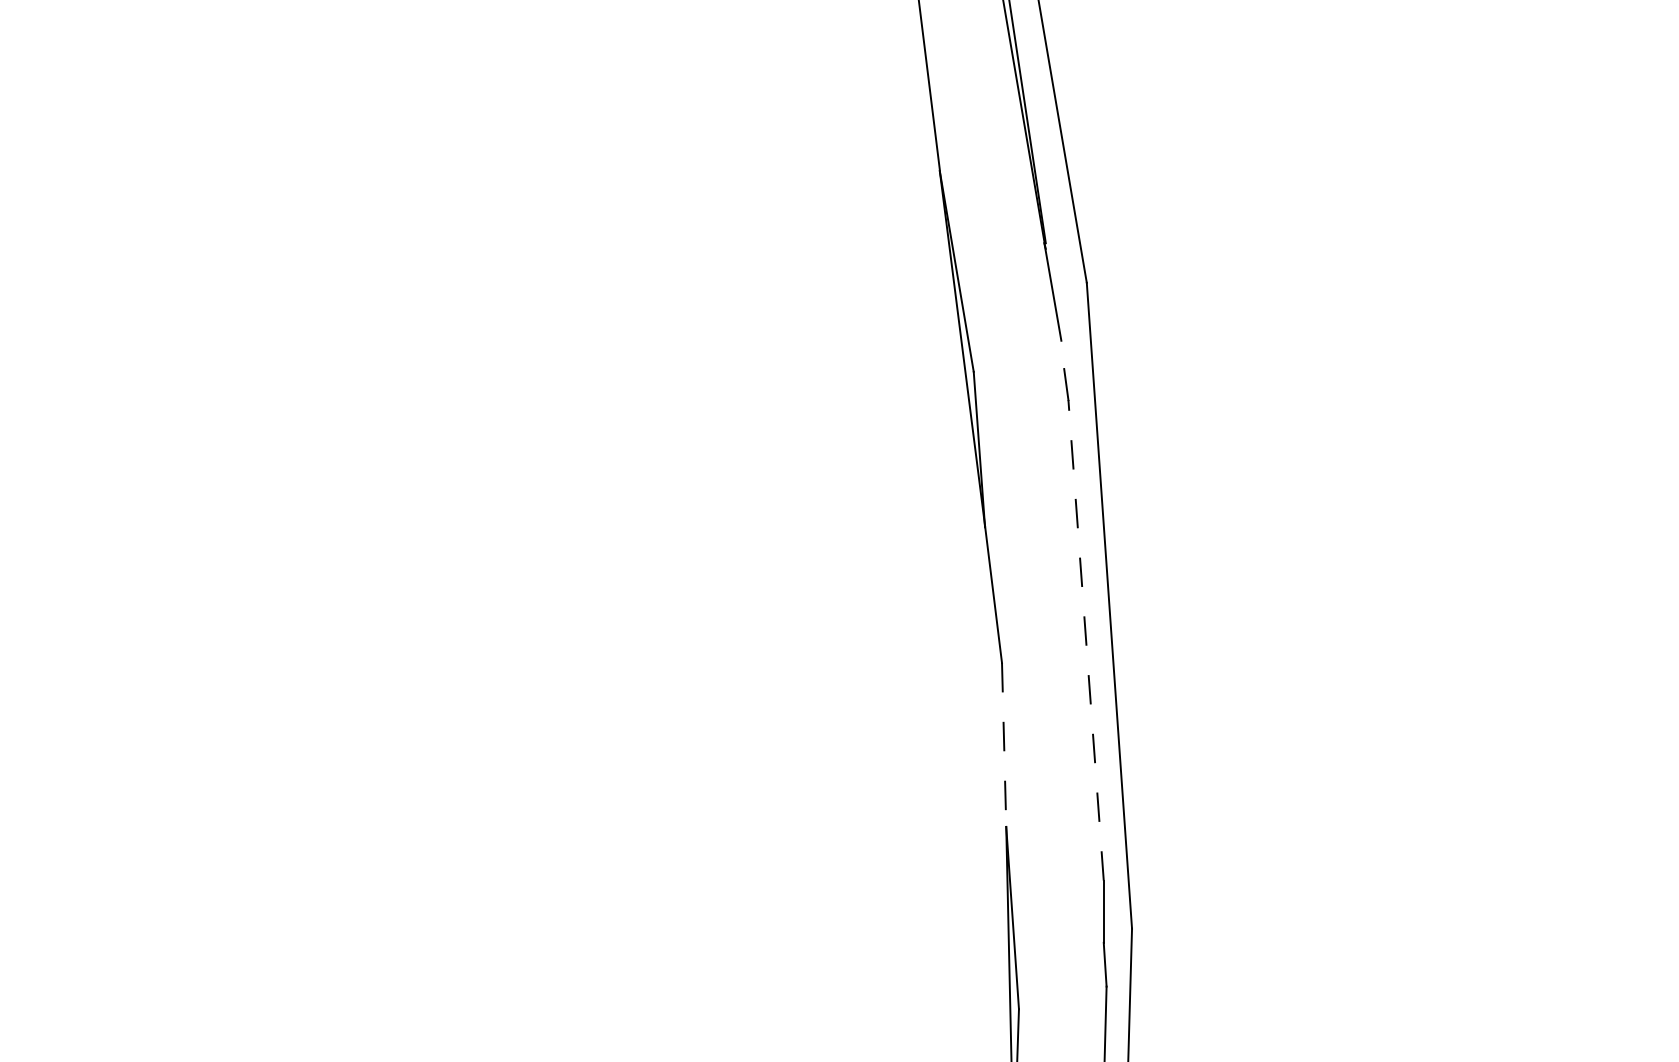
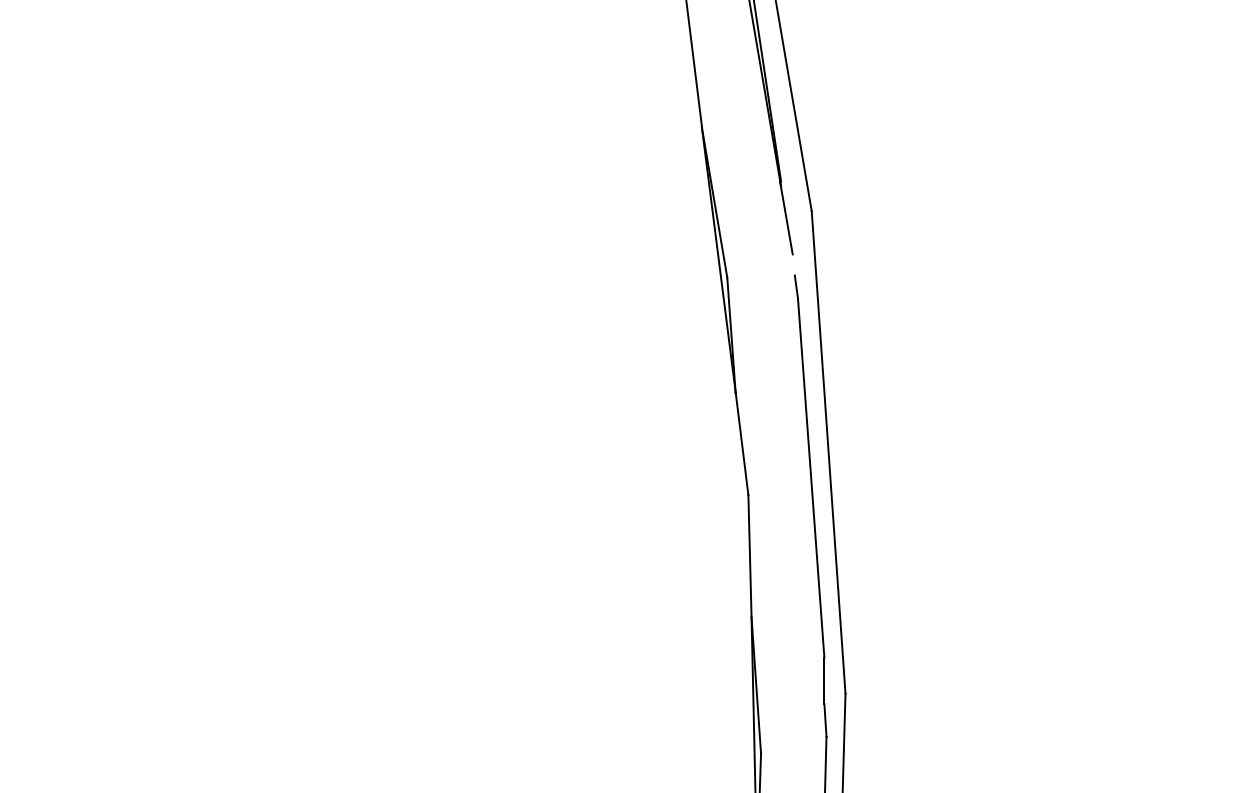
line: (1086, 640) -> (811, 478), dashed -> solid
line: (1003, 743) -> (749, 555), dashed -> solid

